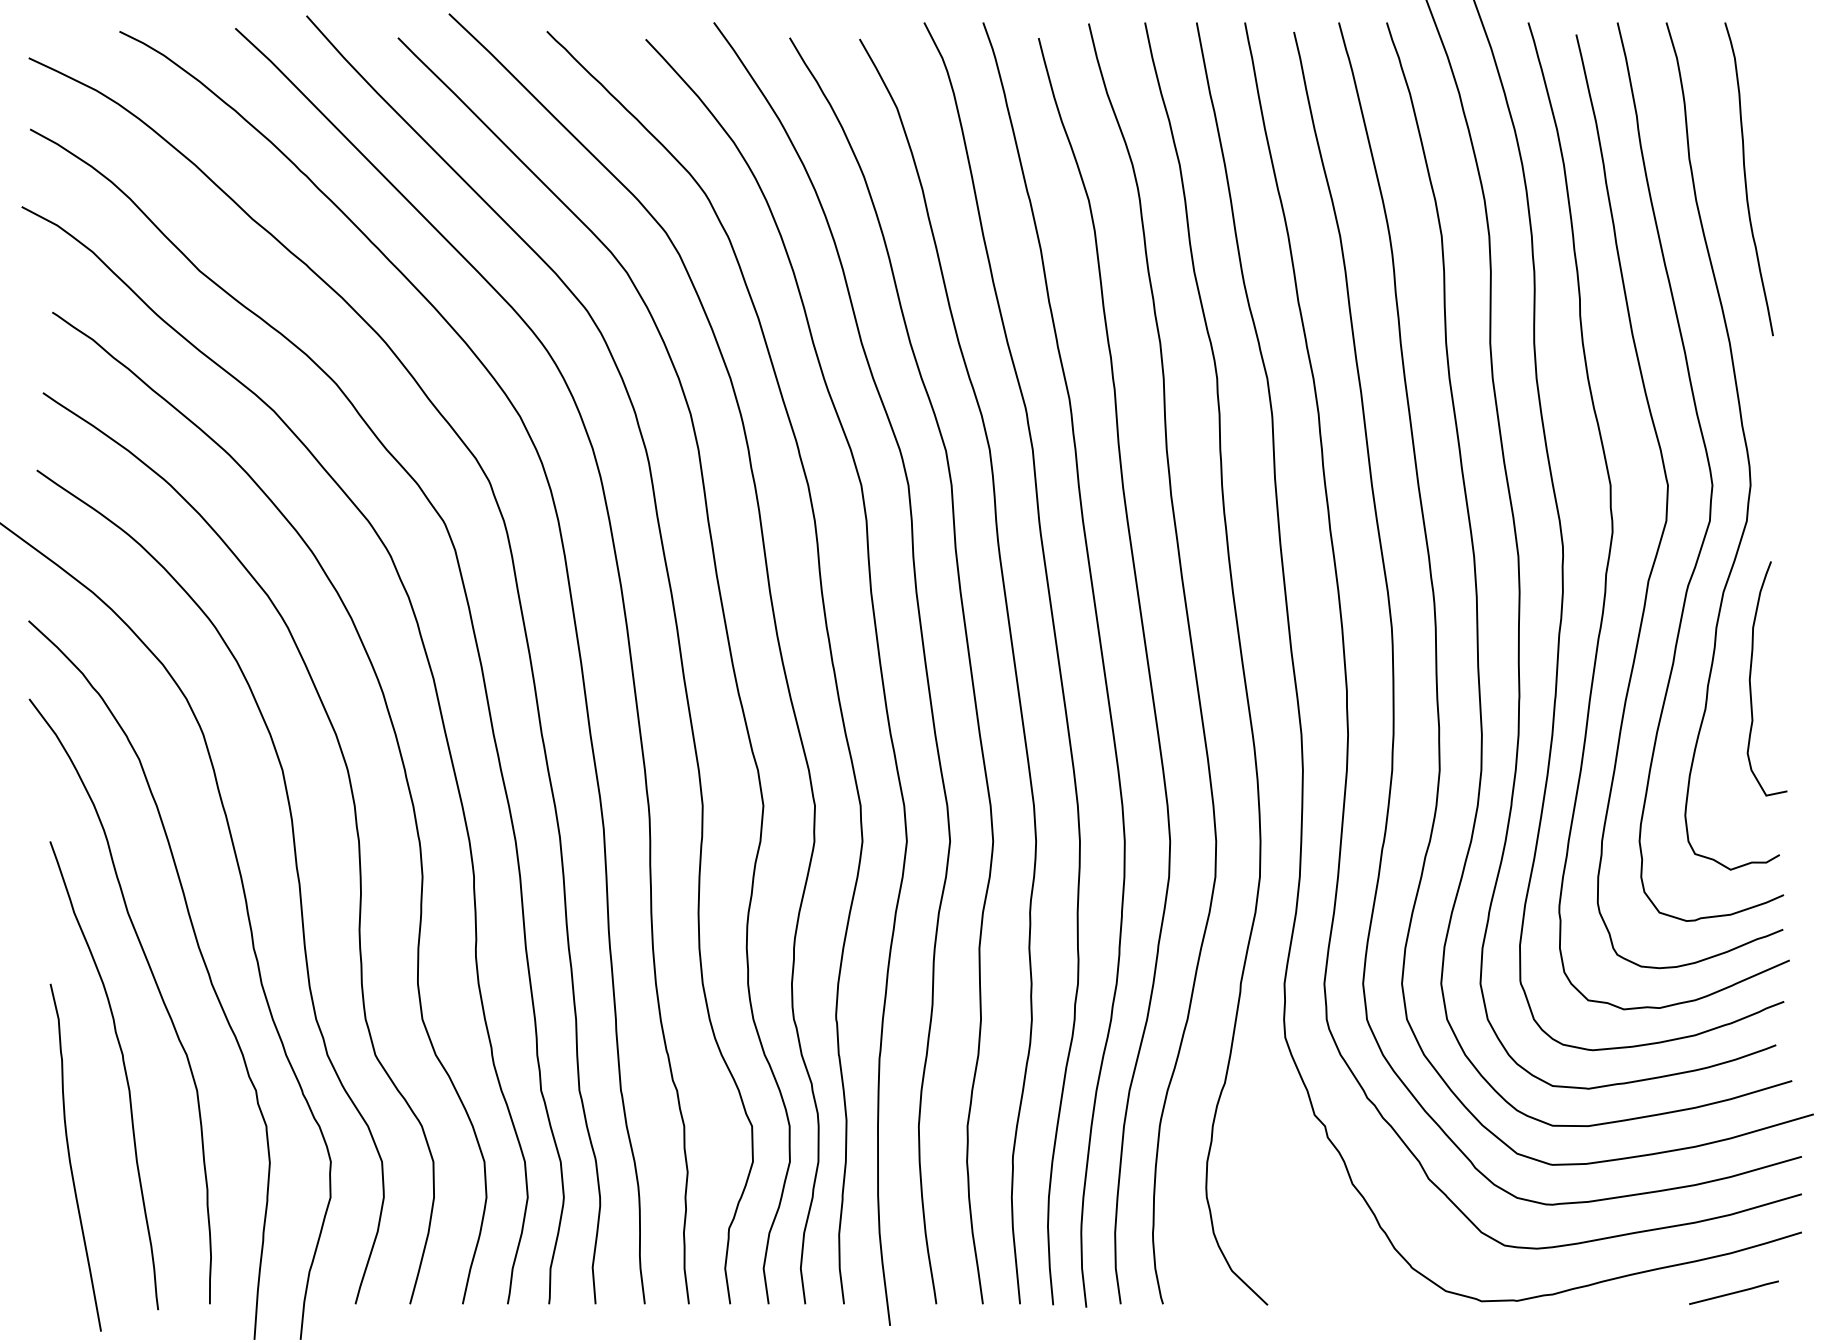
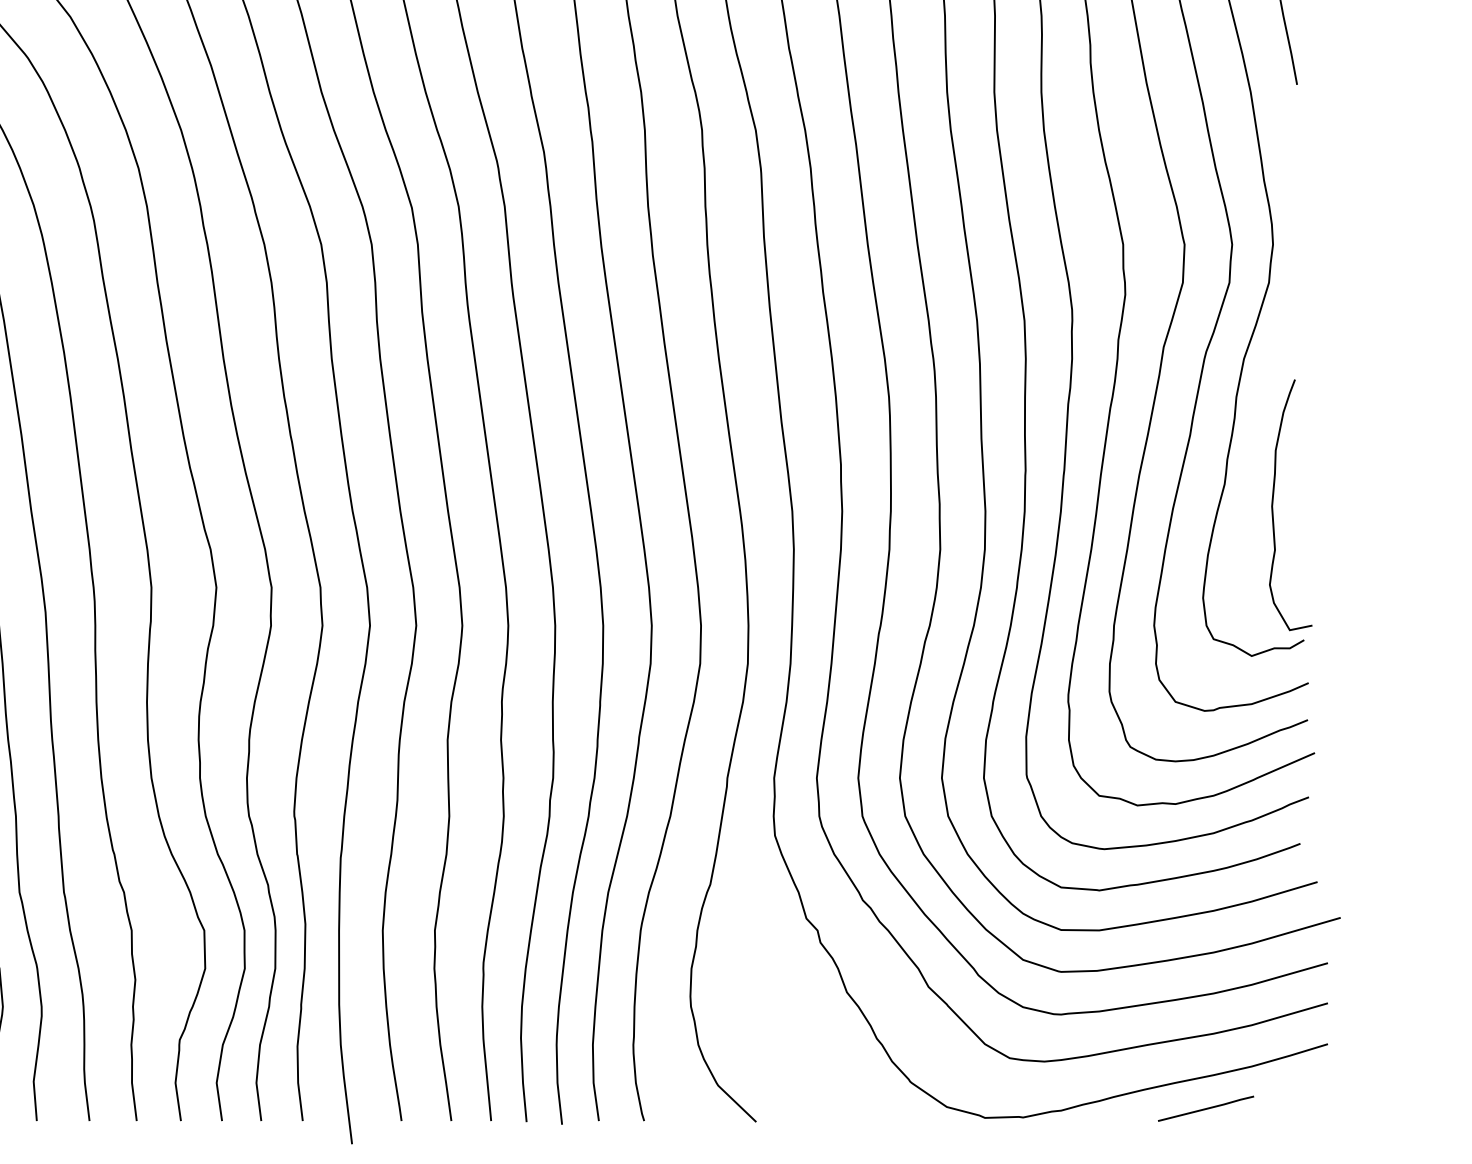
curve: (1751, 675) -> (1273, 501), moved
line: (1733, 1292) -> (1205, 1108), moved

